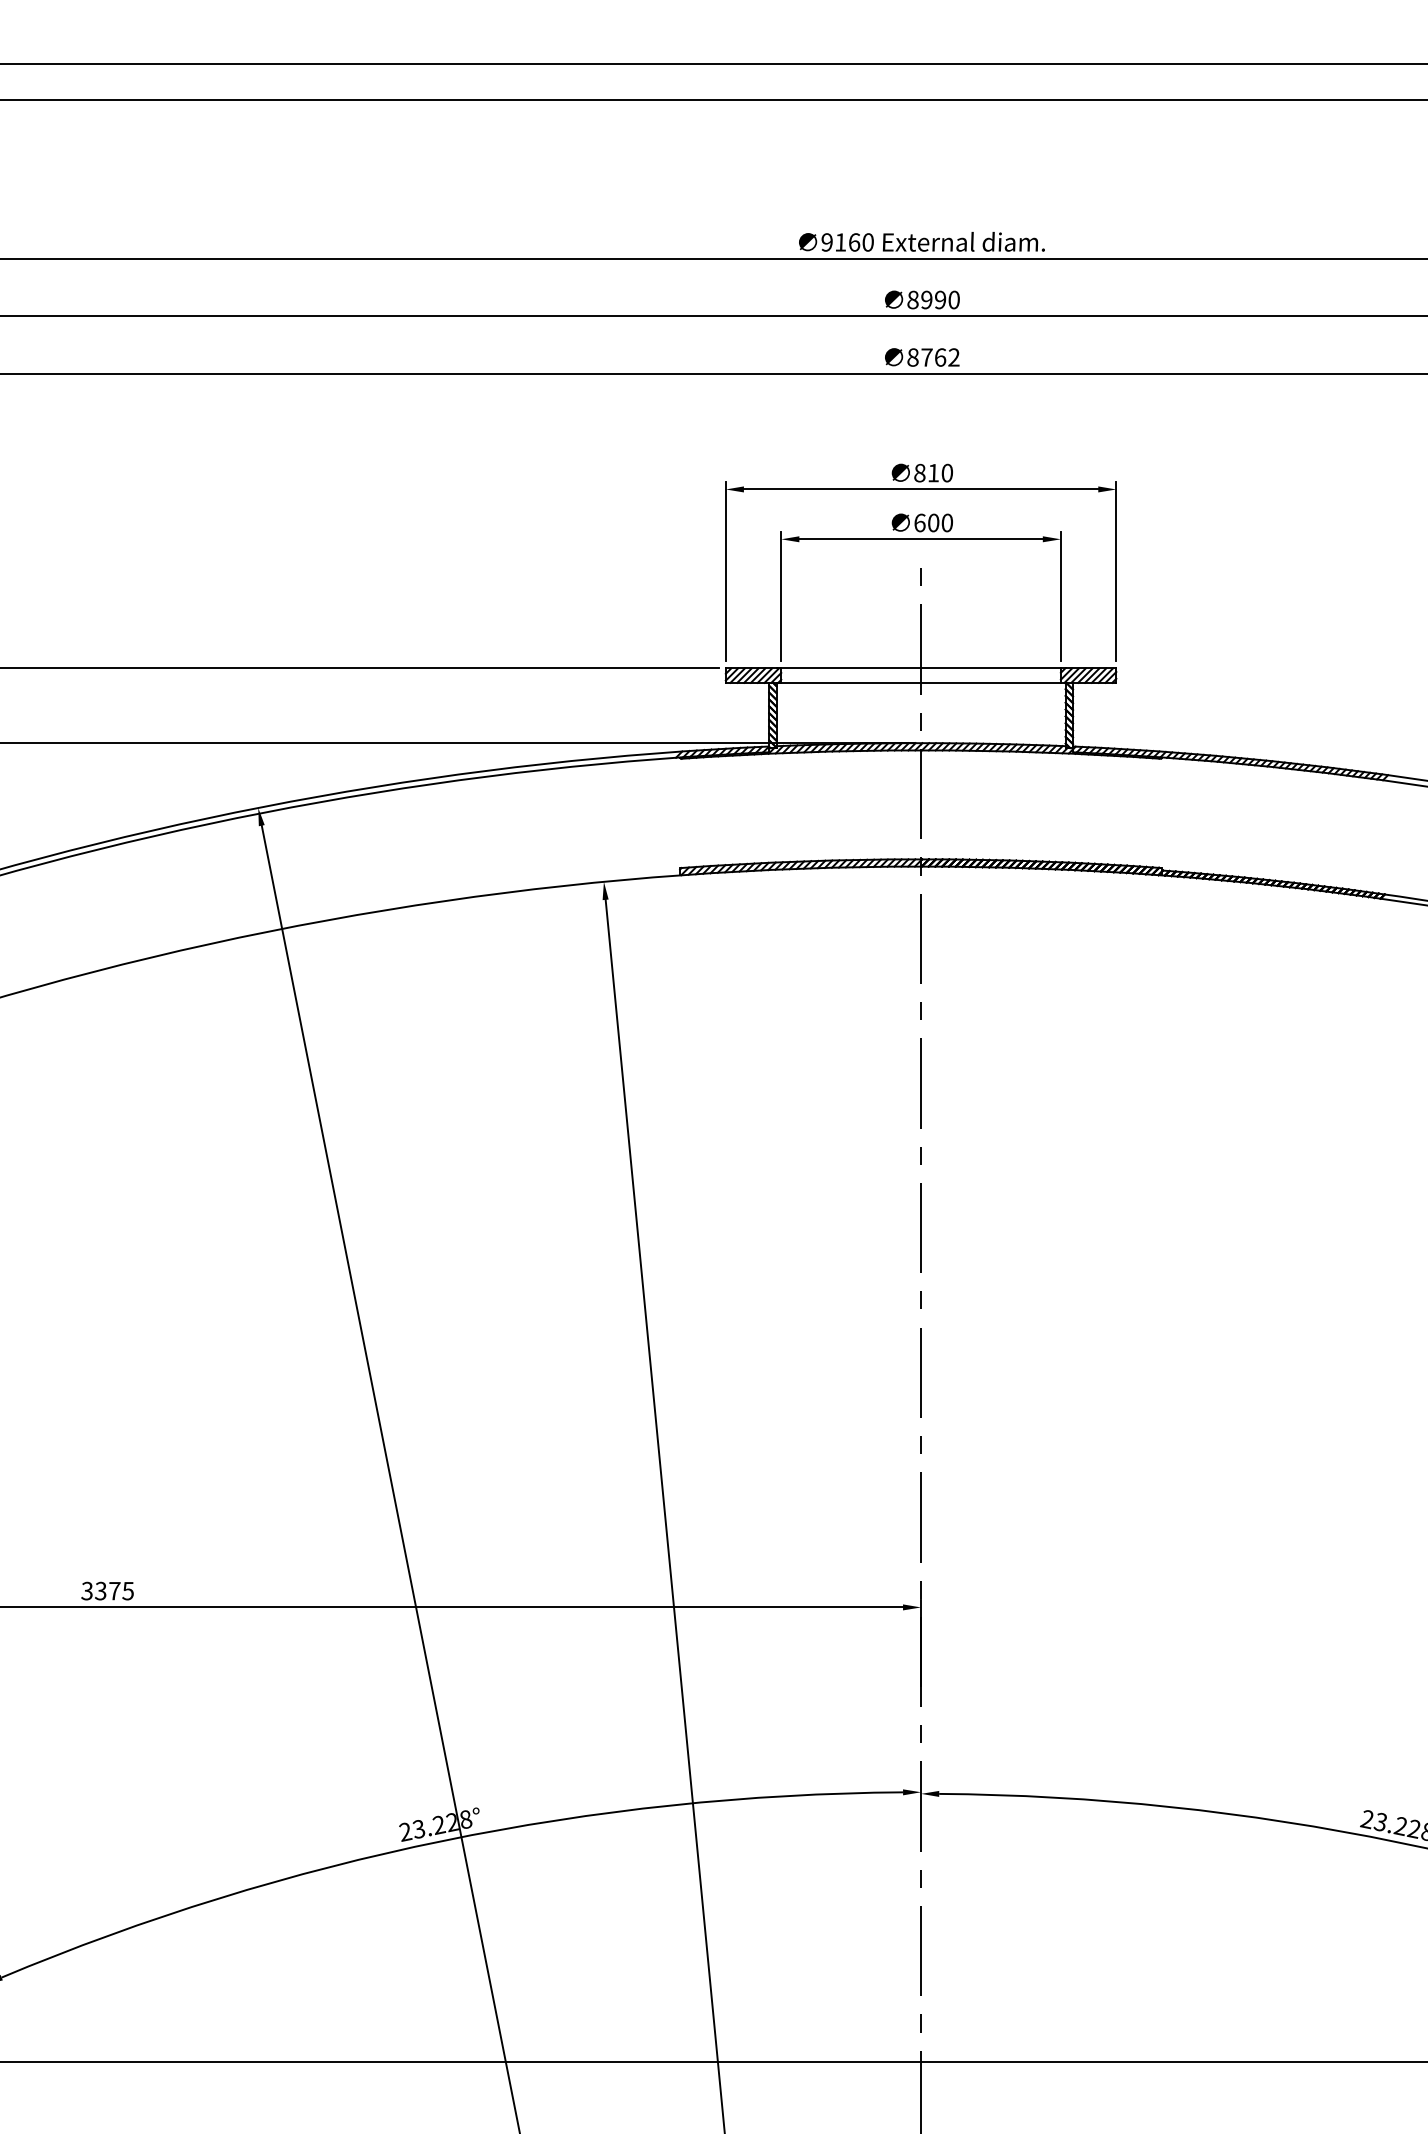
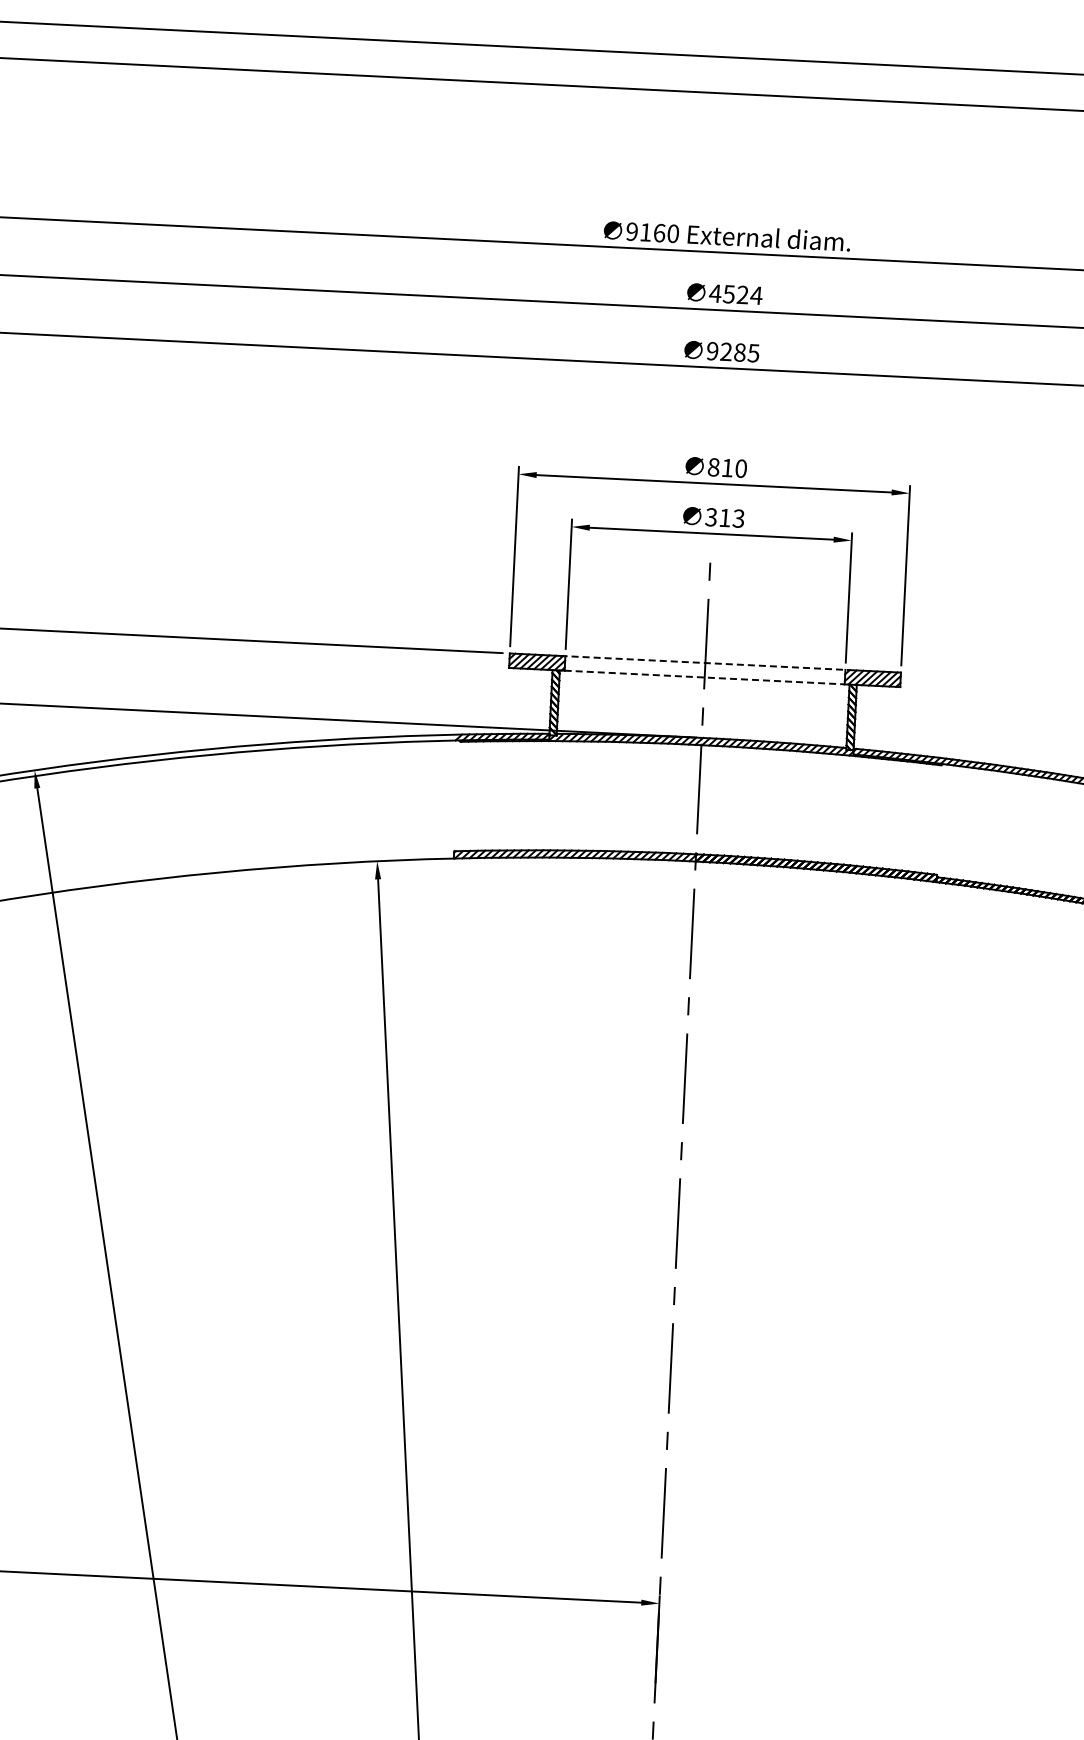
text: (933, 299) -> (735, 294), 8990 -> 4524
text: (933, 357) -> (733, 352), 8762 -> 9285
text: (933, 522) -> (724, 517), 600 -> 313
line: (921, 668) -> (705, 663), solid -> dashed
line: (921, 682) -> (705, 677), solid -> dashed

